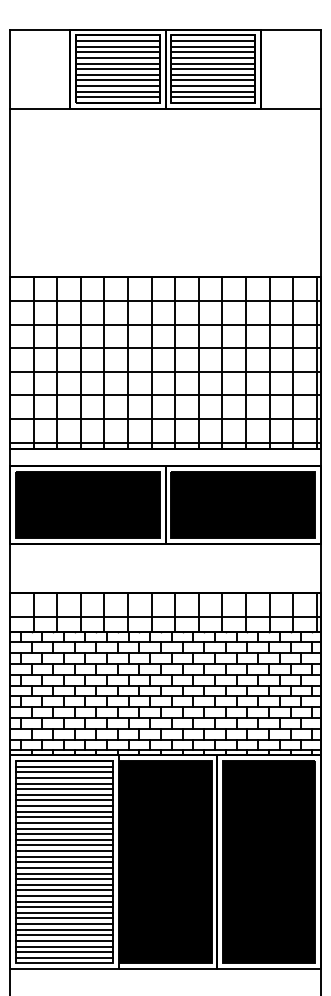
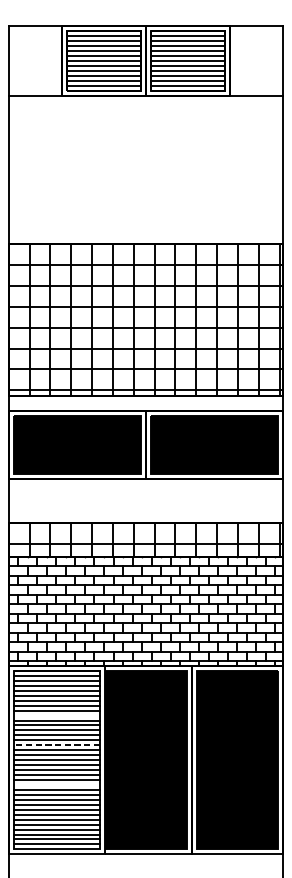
line: (64, 811) -> (56, 715), removed
line: (64, 845) -> (56, 745), solid -> dashed
line: (64, 890) -> (56, 785), removed

